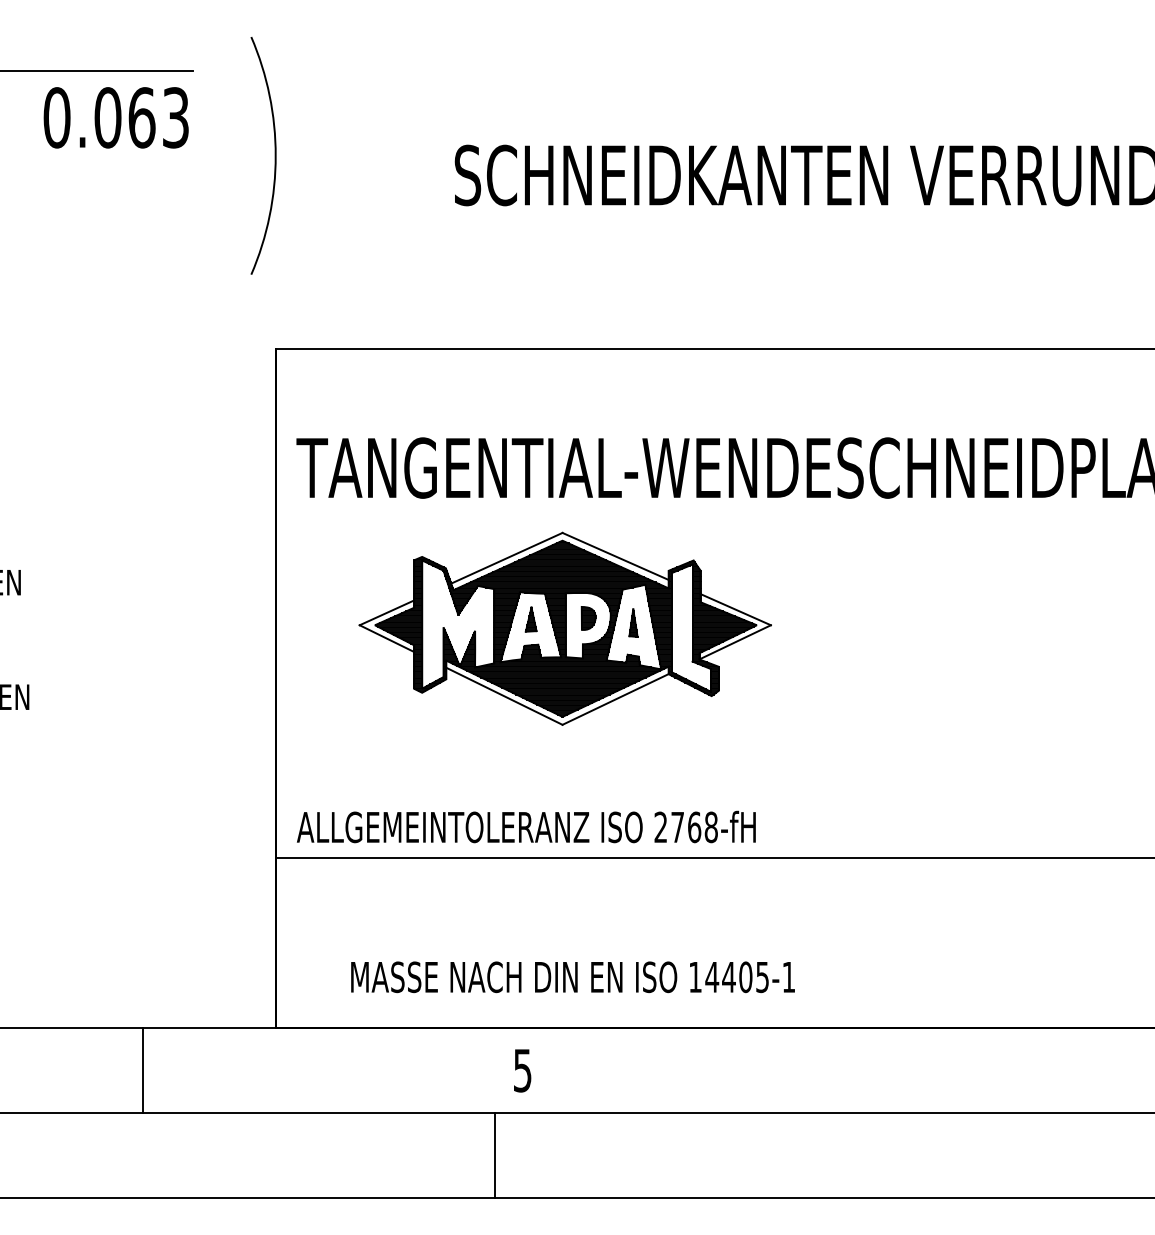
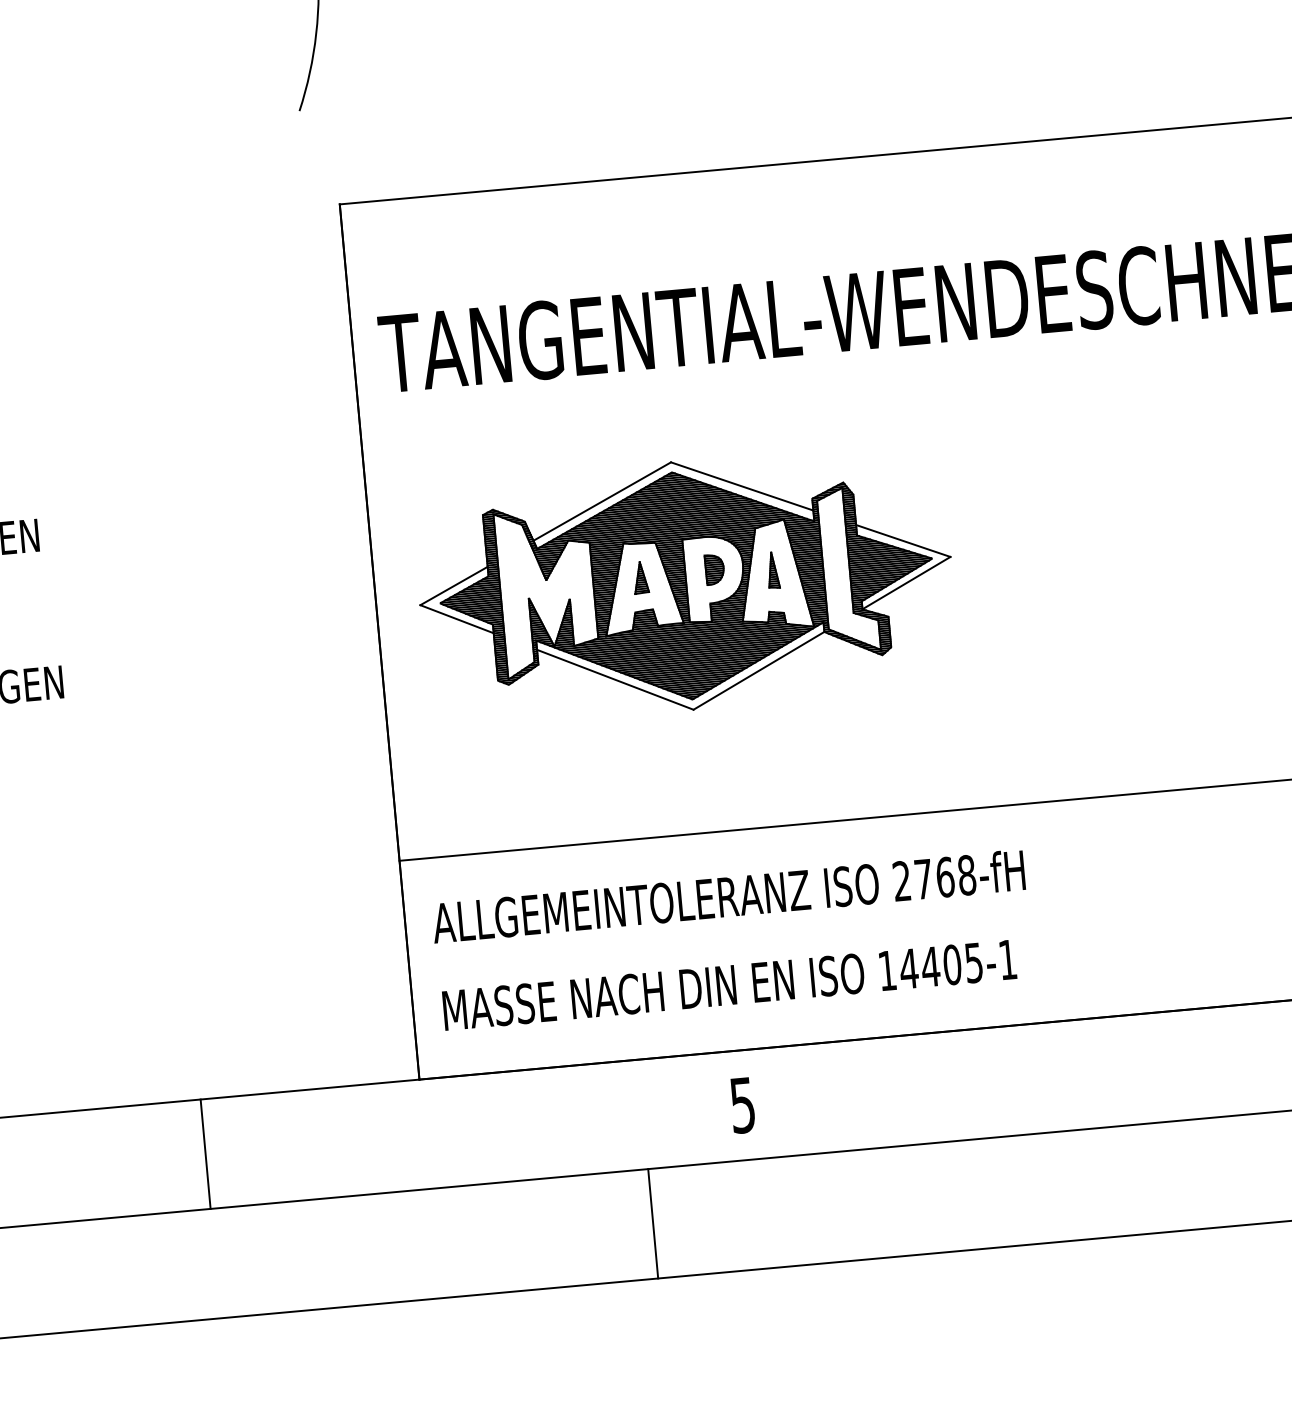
part: (564, 628) -> (684, 585), moved
text: (526, 826) -> (728, 895), moved
text: (572, 977) -> (728, 985), moved
line: (143, 1070) -> (206, 1153), moved
line: (494, 1155) -> (653, 1223), moved

